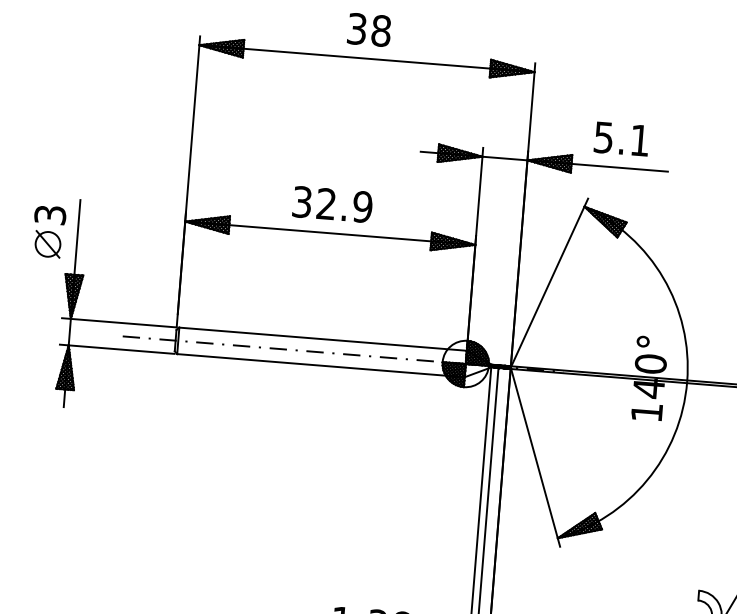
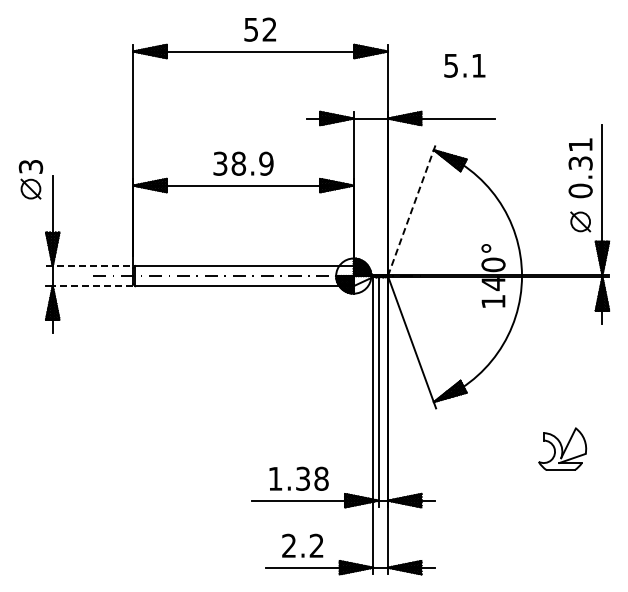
text: (369, 29) -> (260, 29), 38 -> 52
text: (621, 138) -> (464, 65), moved
text: (326, 203) -> (238, 163), 32.9 -> 38.9
part: (48, 231) -> (30, 179), moved
line: (550, 282) -> (412, 209), solid -> dashed
line: (119, 323) -> (89, 266), solid -> dashed
line: (120, 350) -> (92, 286), solid -> dashed

